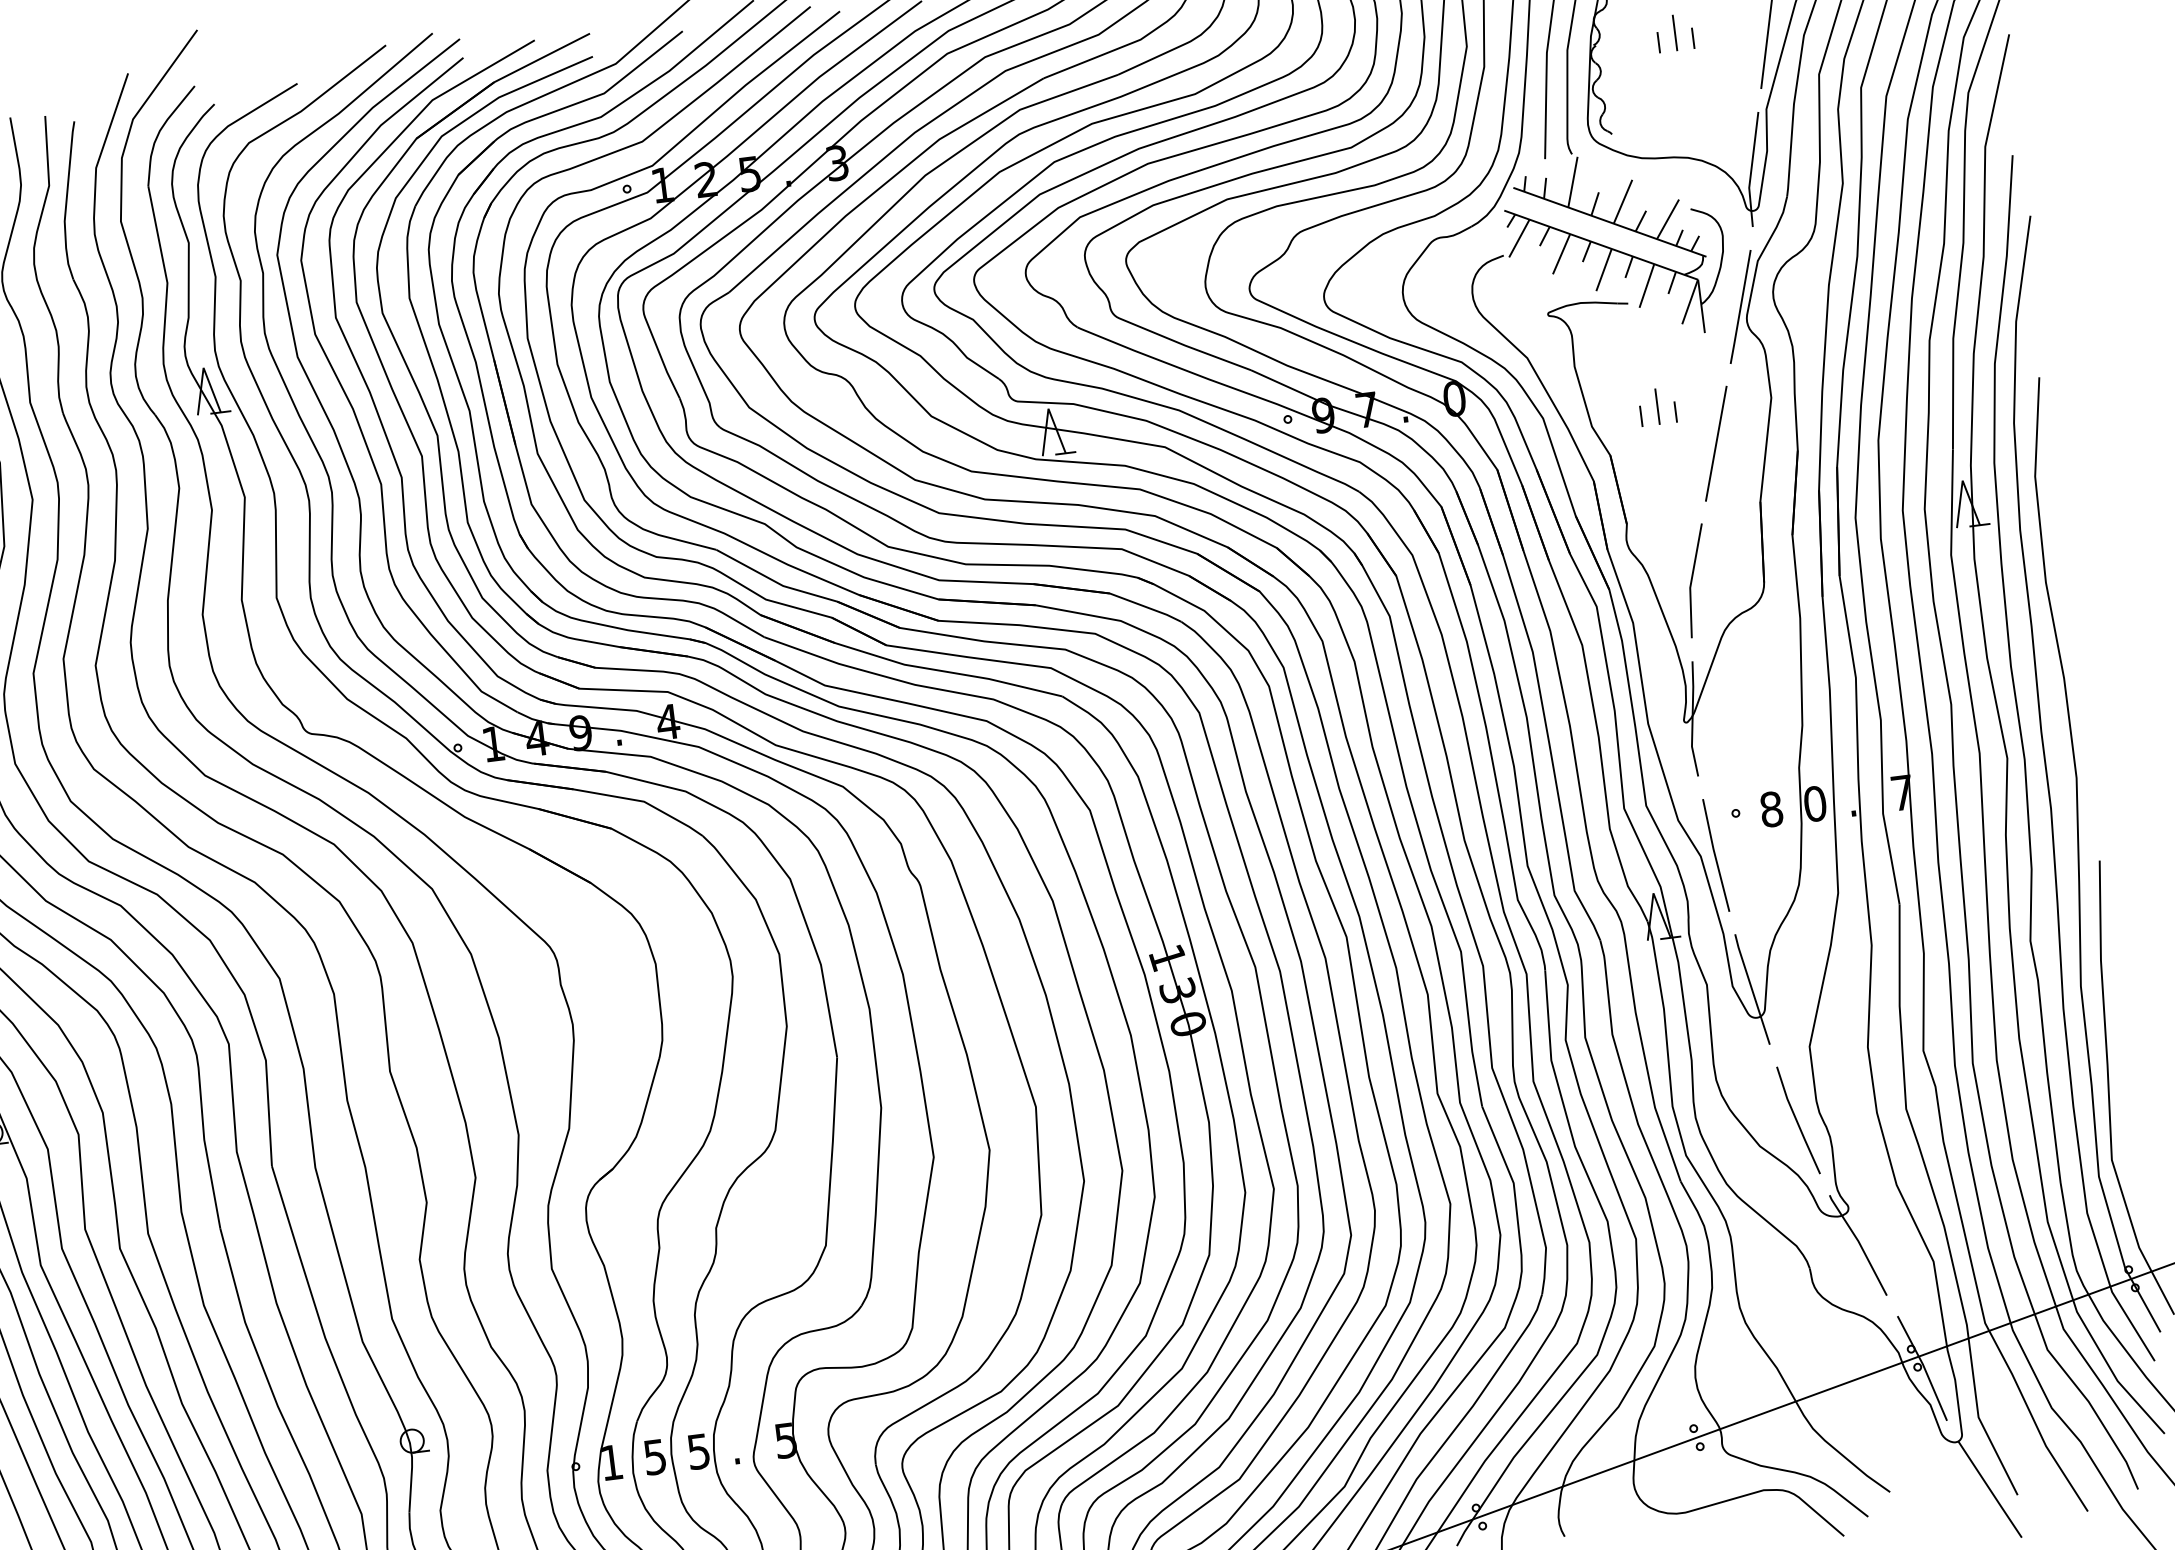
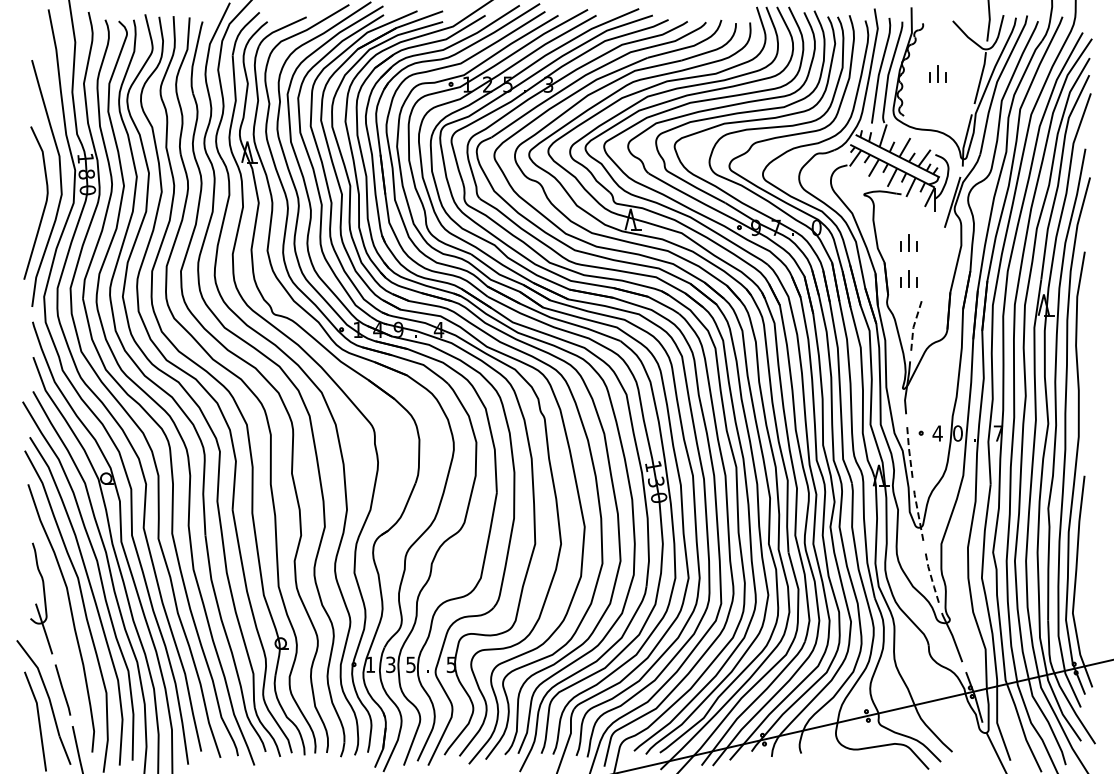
line: (1716, 443) -> (933, 263), removed
part: (1666, 483) -> (908, 278), added
line: (1691, 580) -> (914, 324), solid -> dashed
text: (1771, 809) -> (937, 433), 8 -> 4
line: (1715, 853) -> (909, 450), solid -> dashed
line: (1751, 987) -> (918, 513), solid -> dashed
line: (1797, 1119) -> (931, 576), solid -> dashed
text: (654, 1456) -> (390, 664), 5 -> 3

